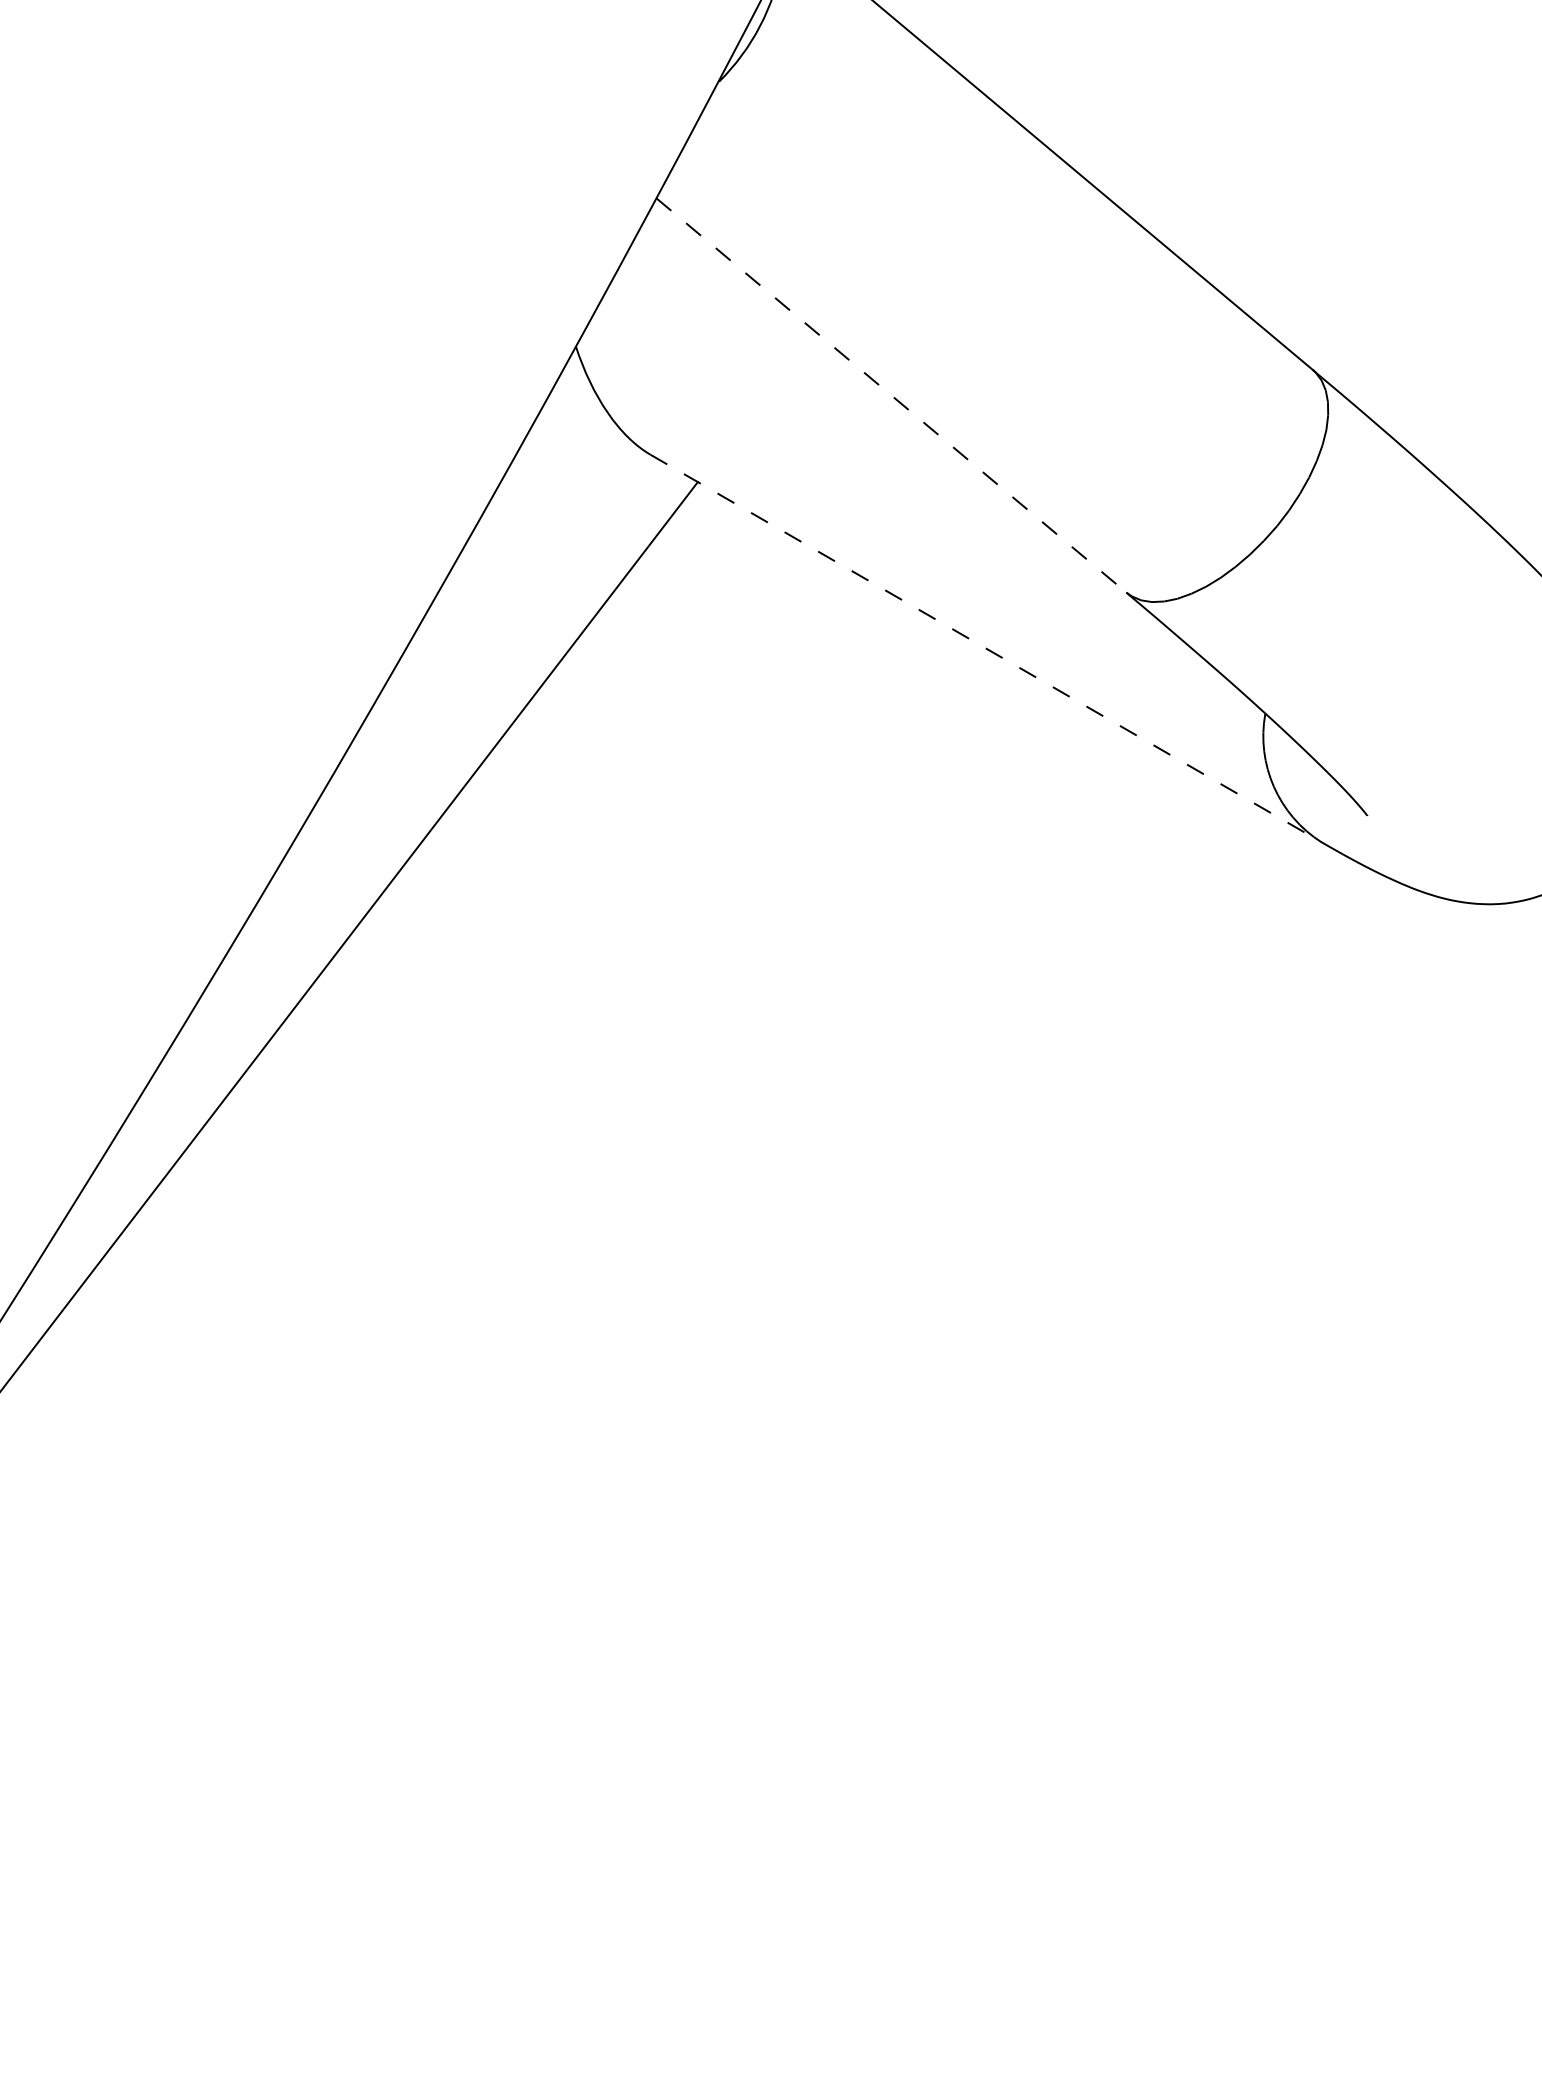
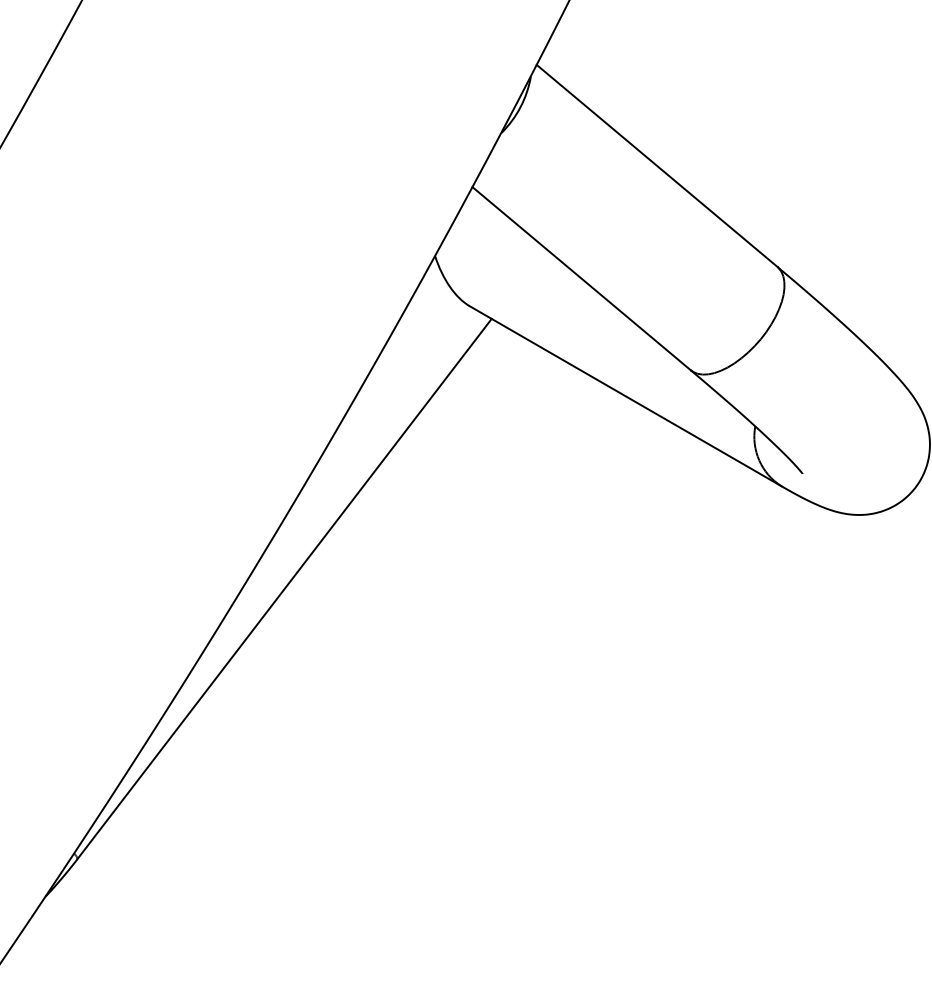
line: (891, 395) -> (581, 278), dashed -> solid
line: (988, 649) -> (626, 396), dashed -> solid

